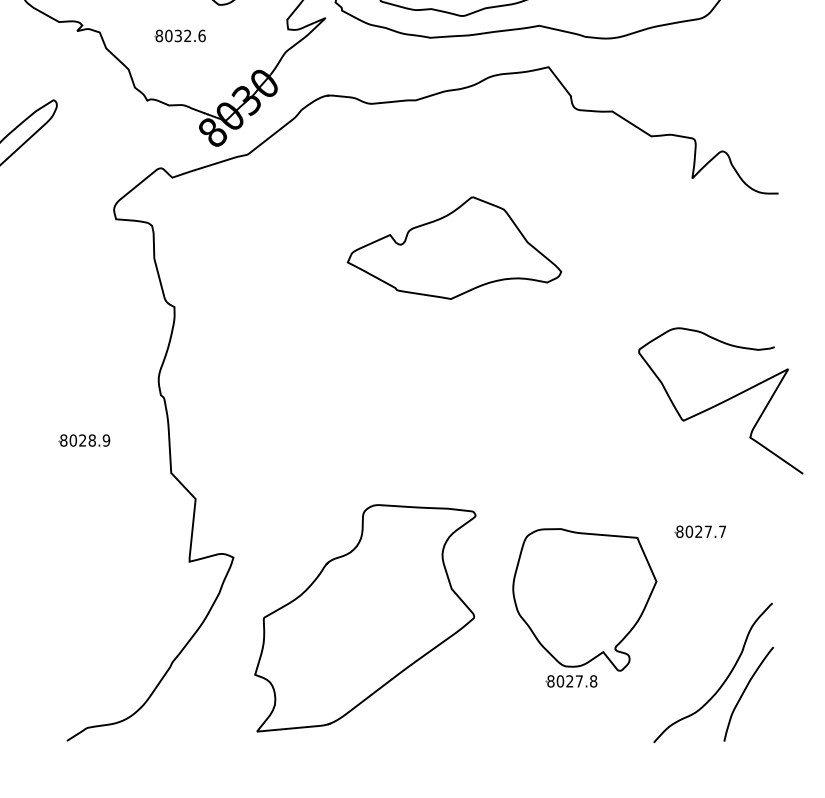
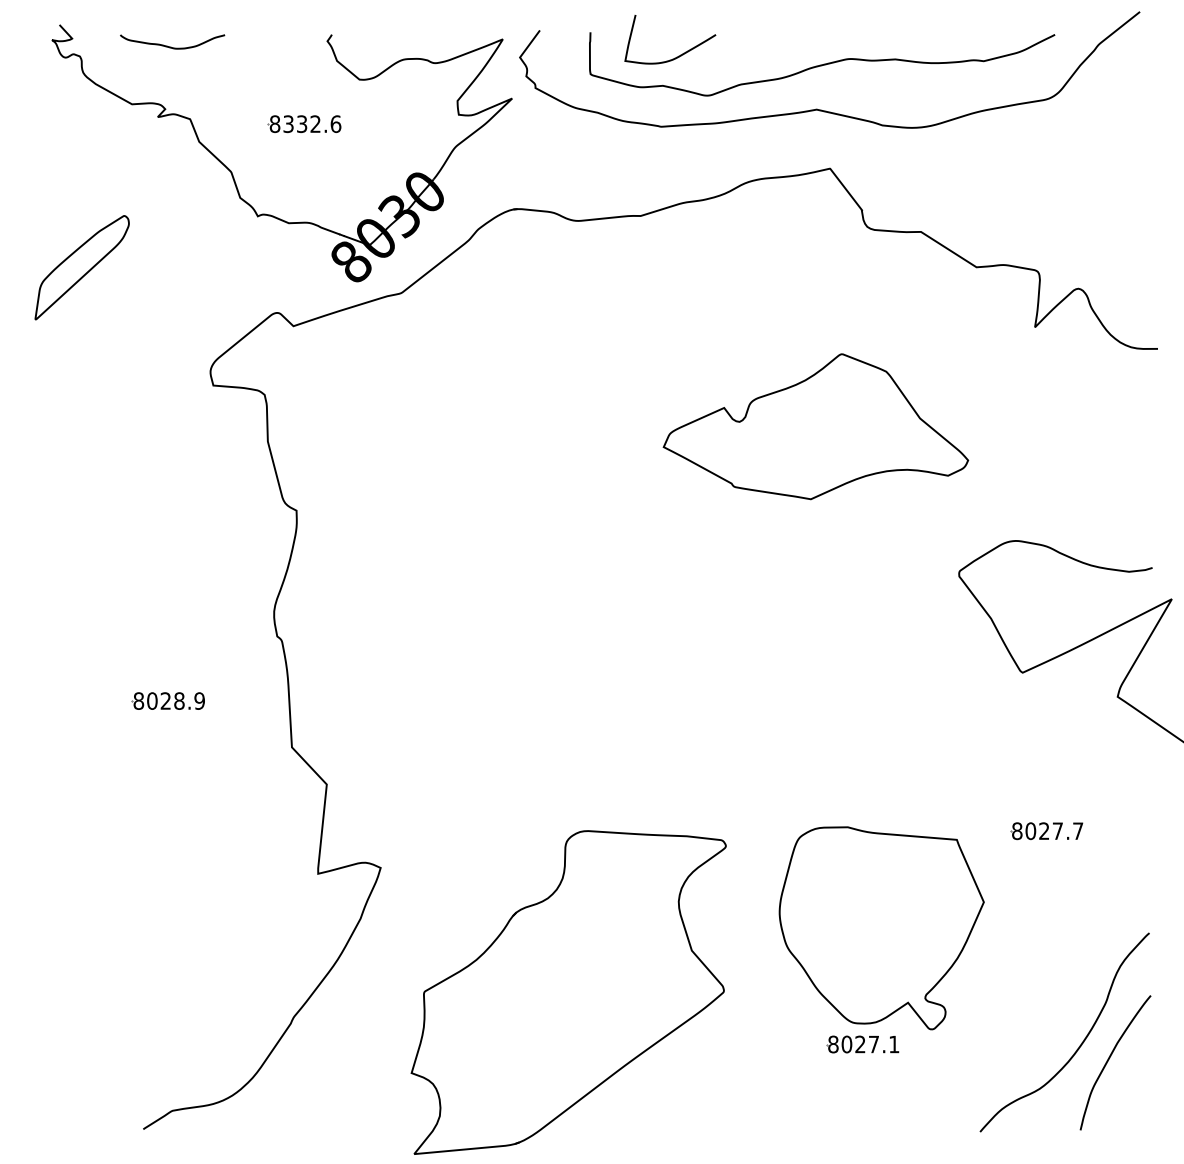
text: (168, 36) -> (288, 124), 8032.6 -> 8332.6
part: (454, 248) -> (815, 426), moved
part: (365, 618) -> (568, 992), moved
text: (593, 681) -> (894, 1044), 8027.8 -> 8027.1

